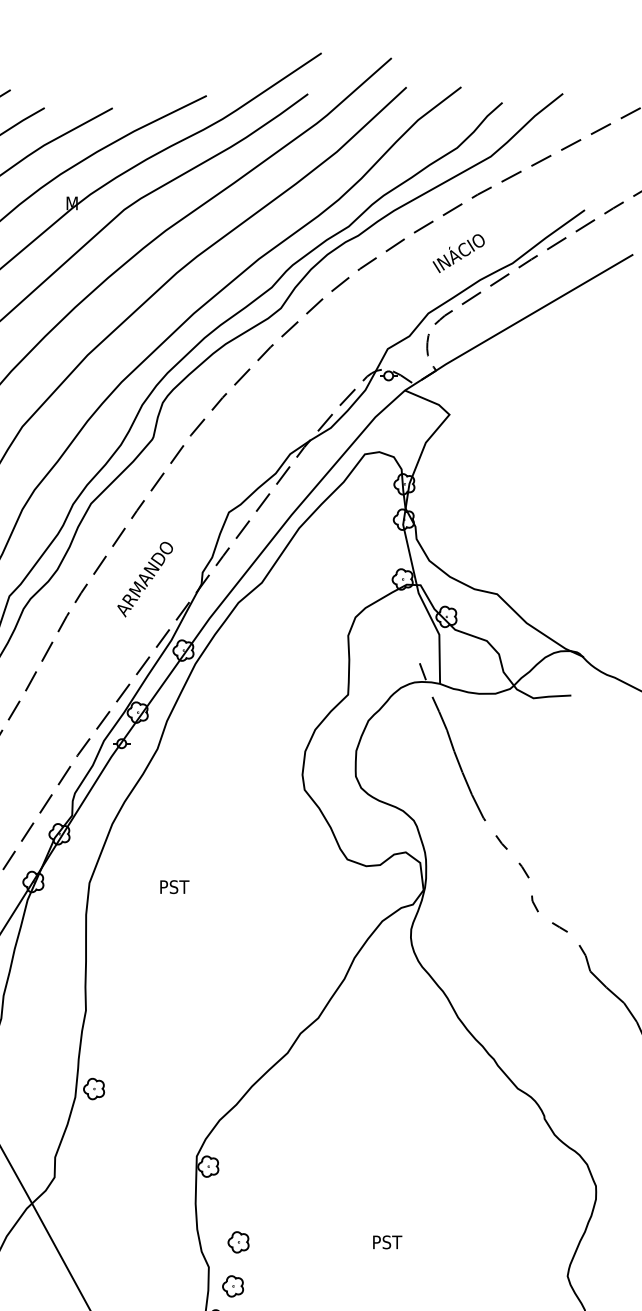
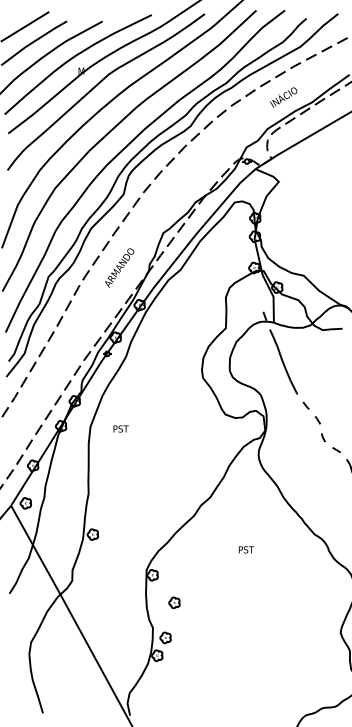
text: (173, 886) -> (120, 428), moved
part: (238, 1241) -> (174, 602), moved
text: (387, 1241) -> (246, 549), moved

